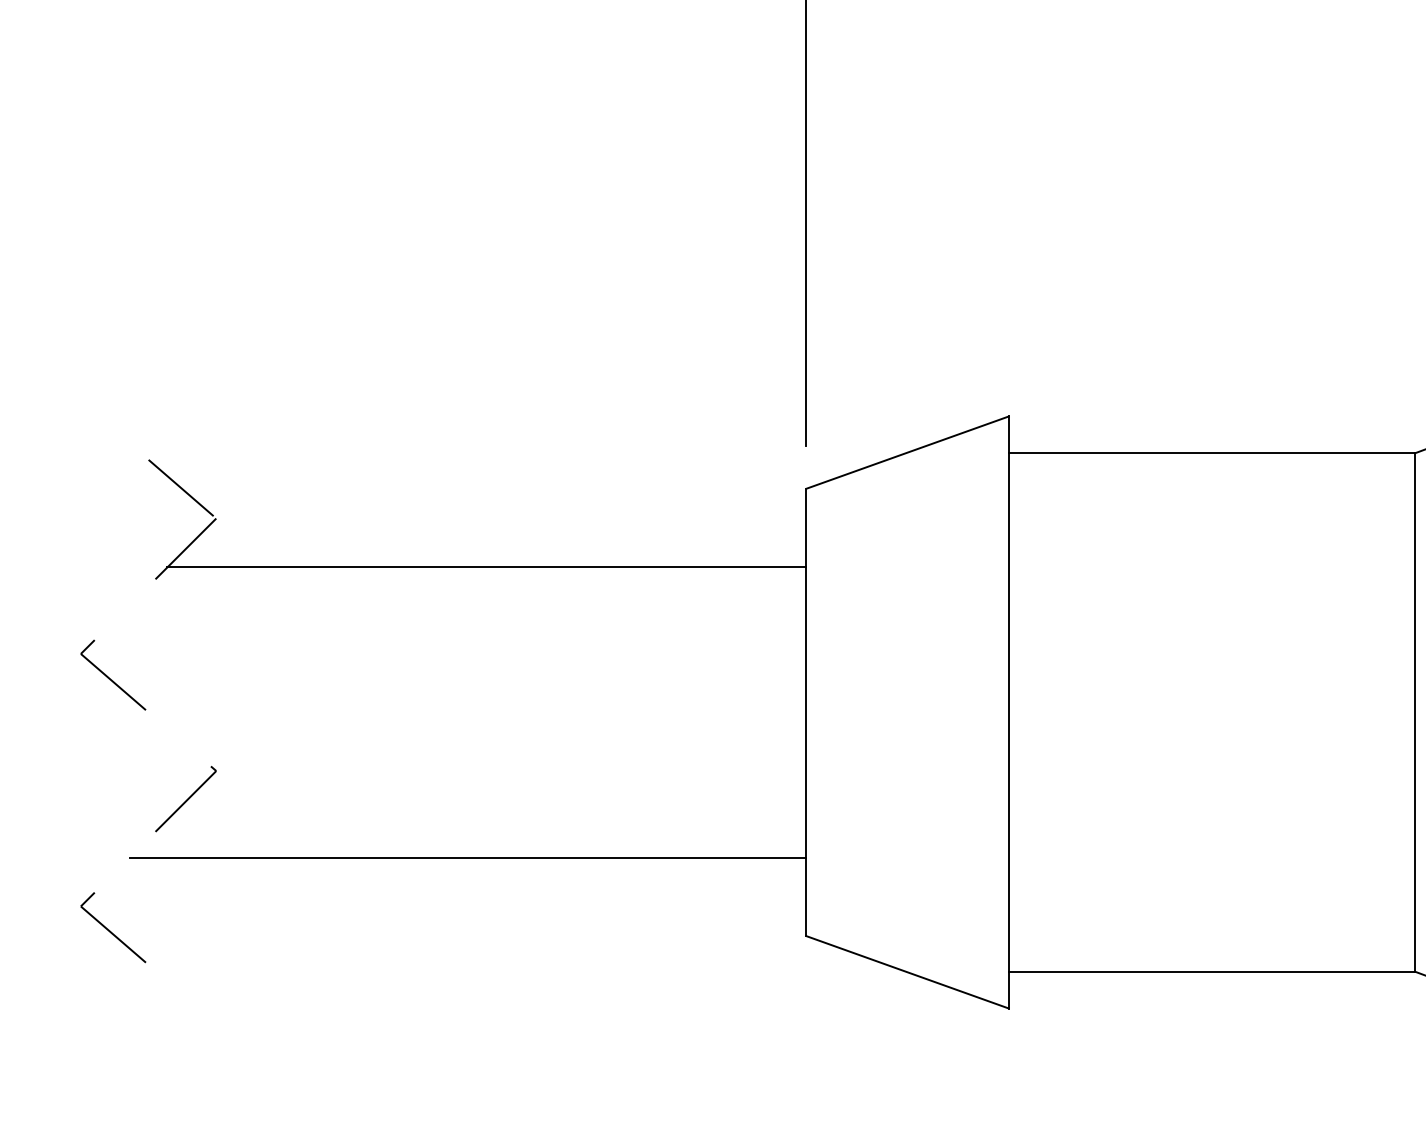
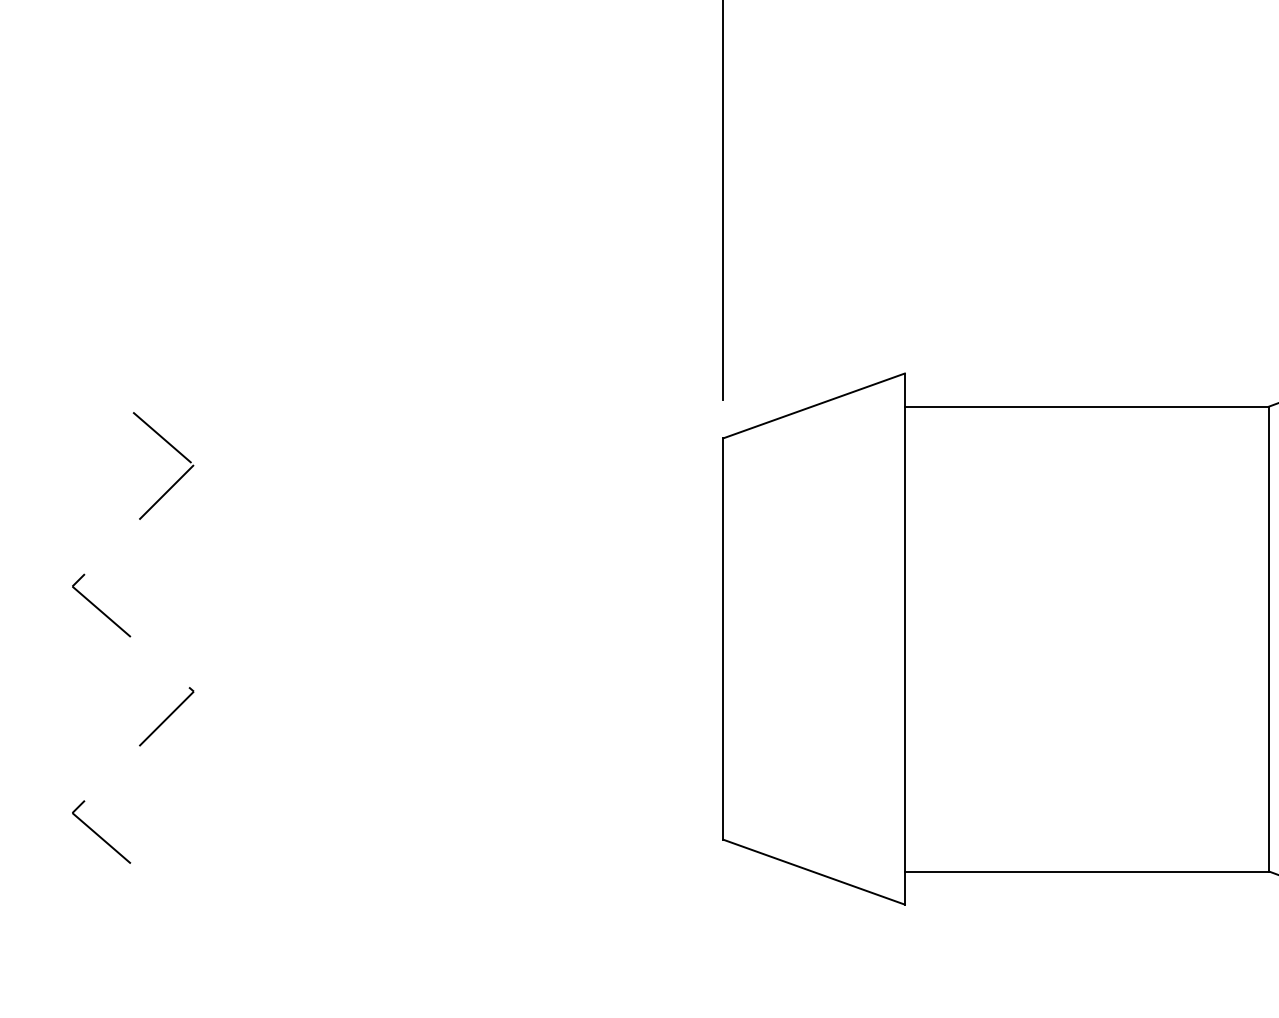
line: (486, 567) -> (436, 509), removed
line: (467, 857) -> (419, 769), removed

